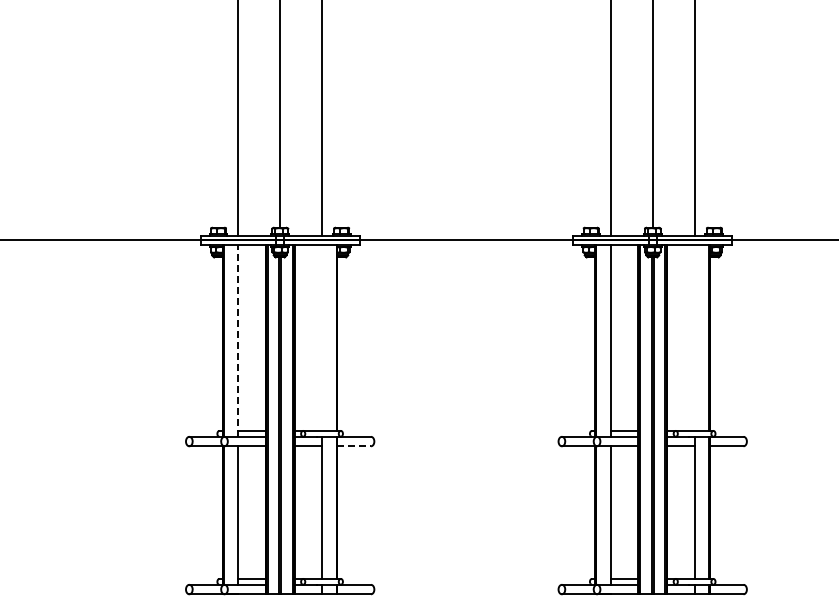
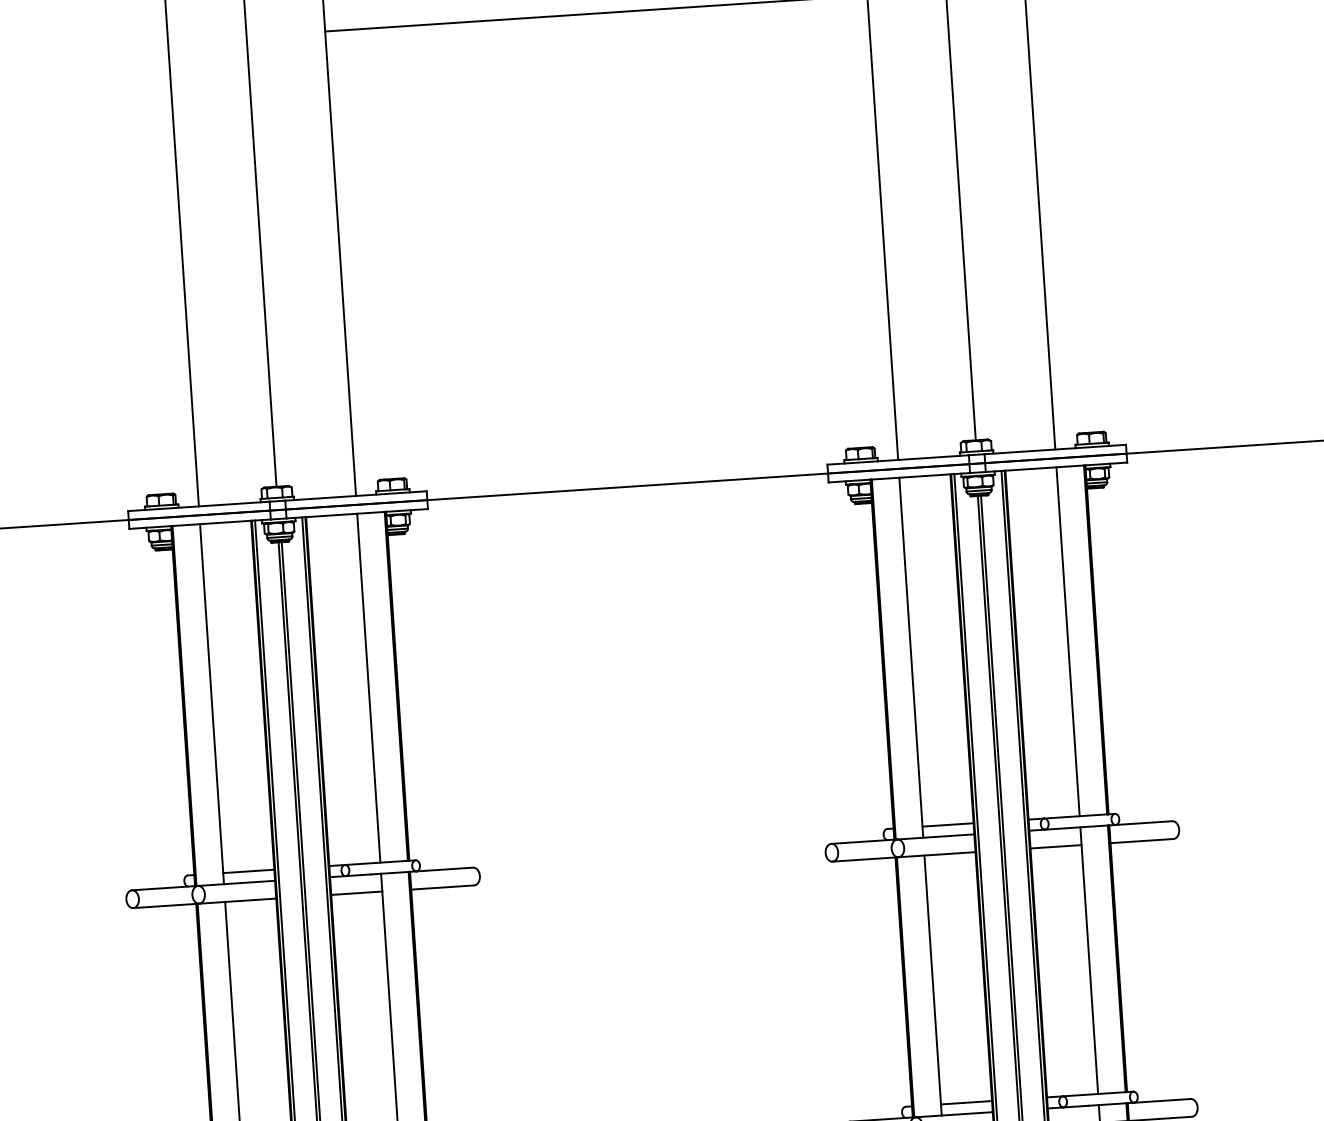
line: (322, 337) -> (369, 687), added
line: (694, 337) -> (1067, 640), added
line: (238, 340) -> (212, 703), dashed -> solid
line: (354, 446) -> (443, 887), dashed -> solid

